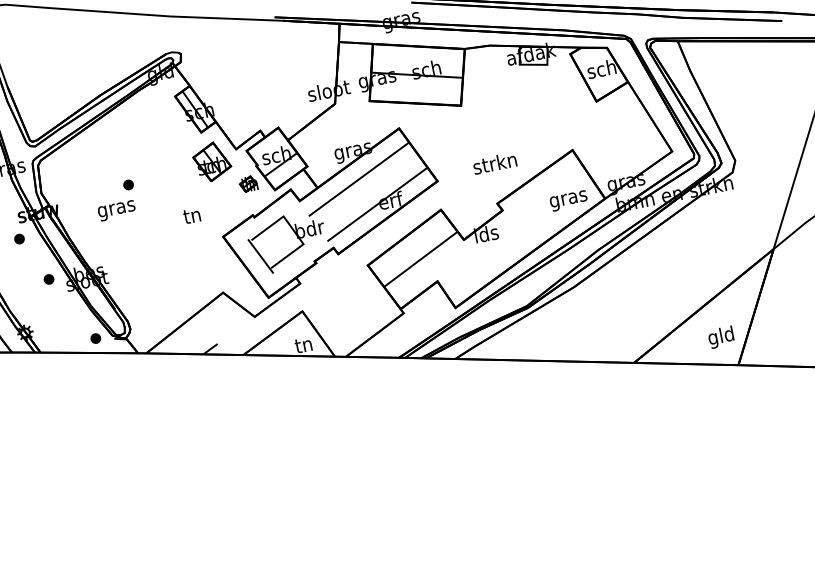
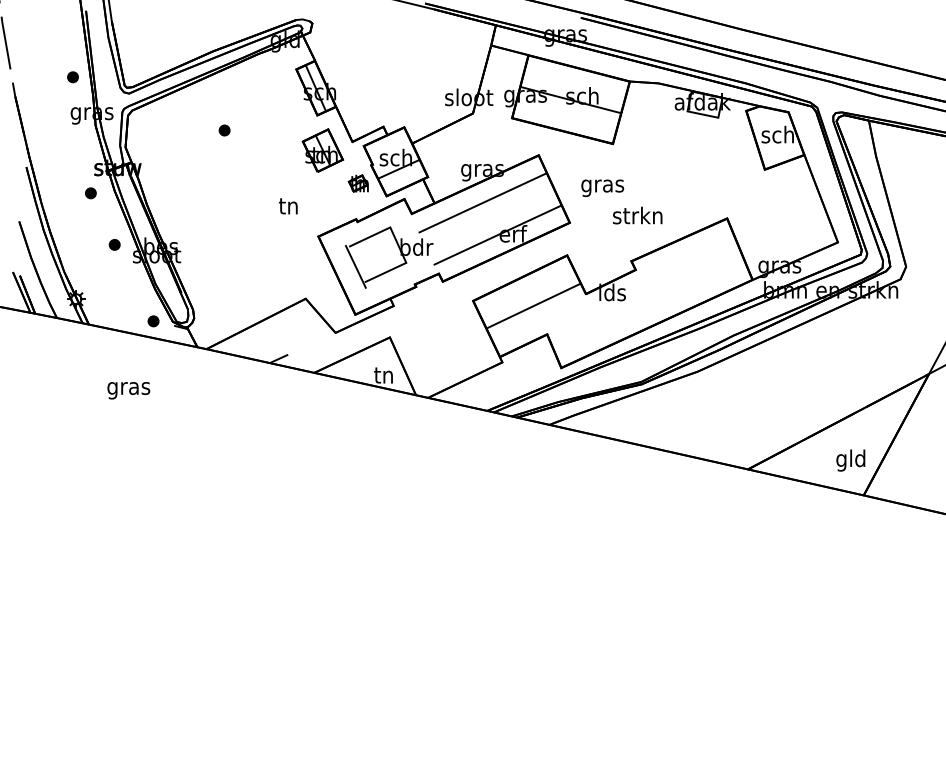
part: (128, 184) -> (224, 130), moved
text: (568, 201) -> (602, 188), moved
text: (116, 210) -> (128, 390), moved

